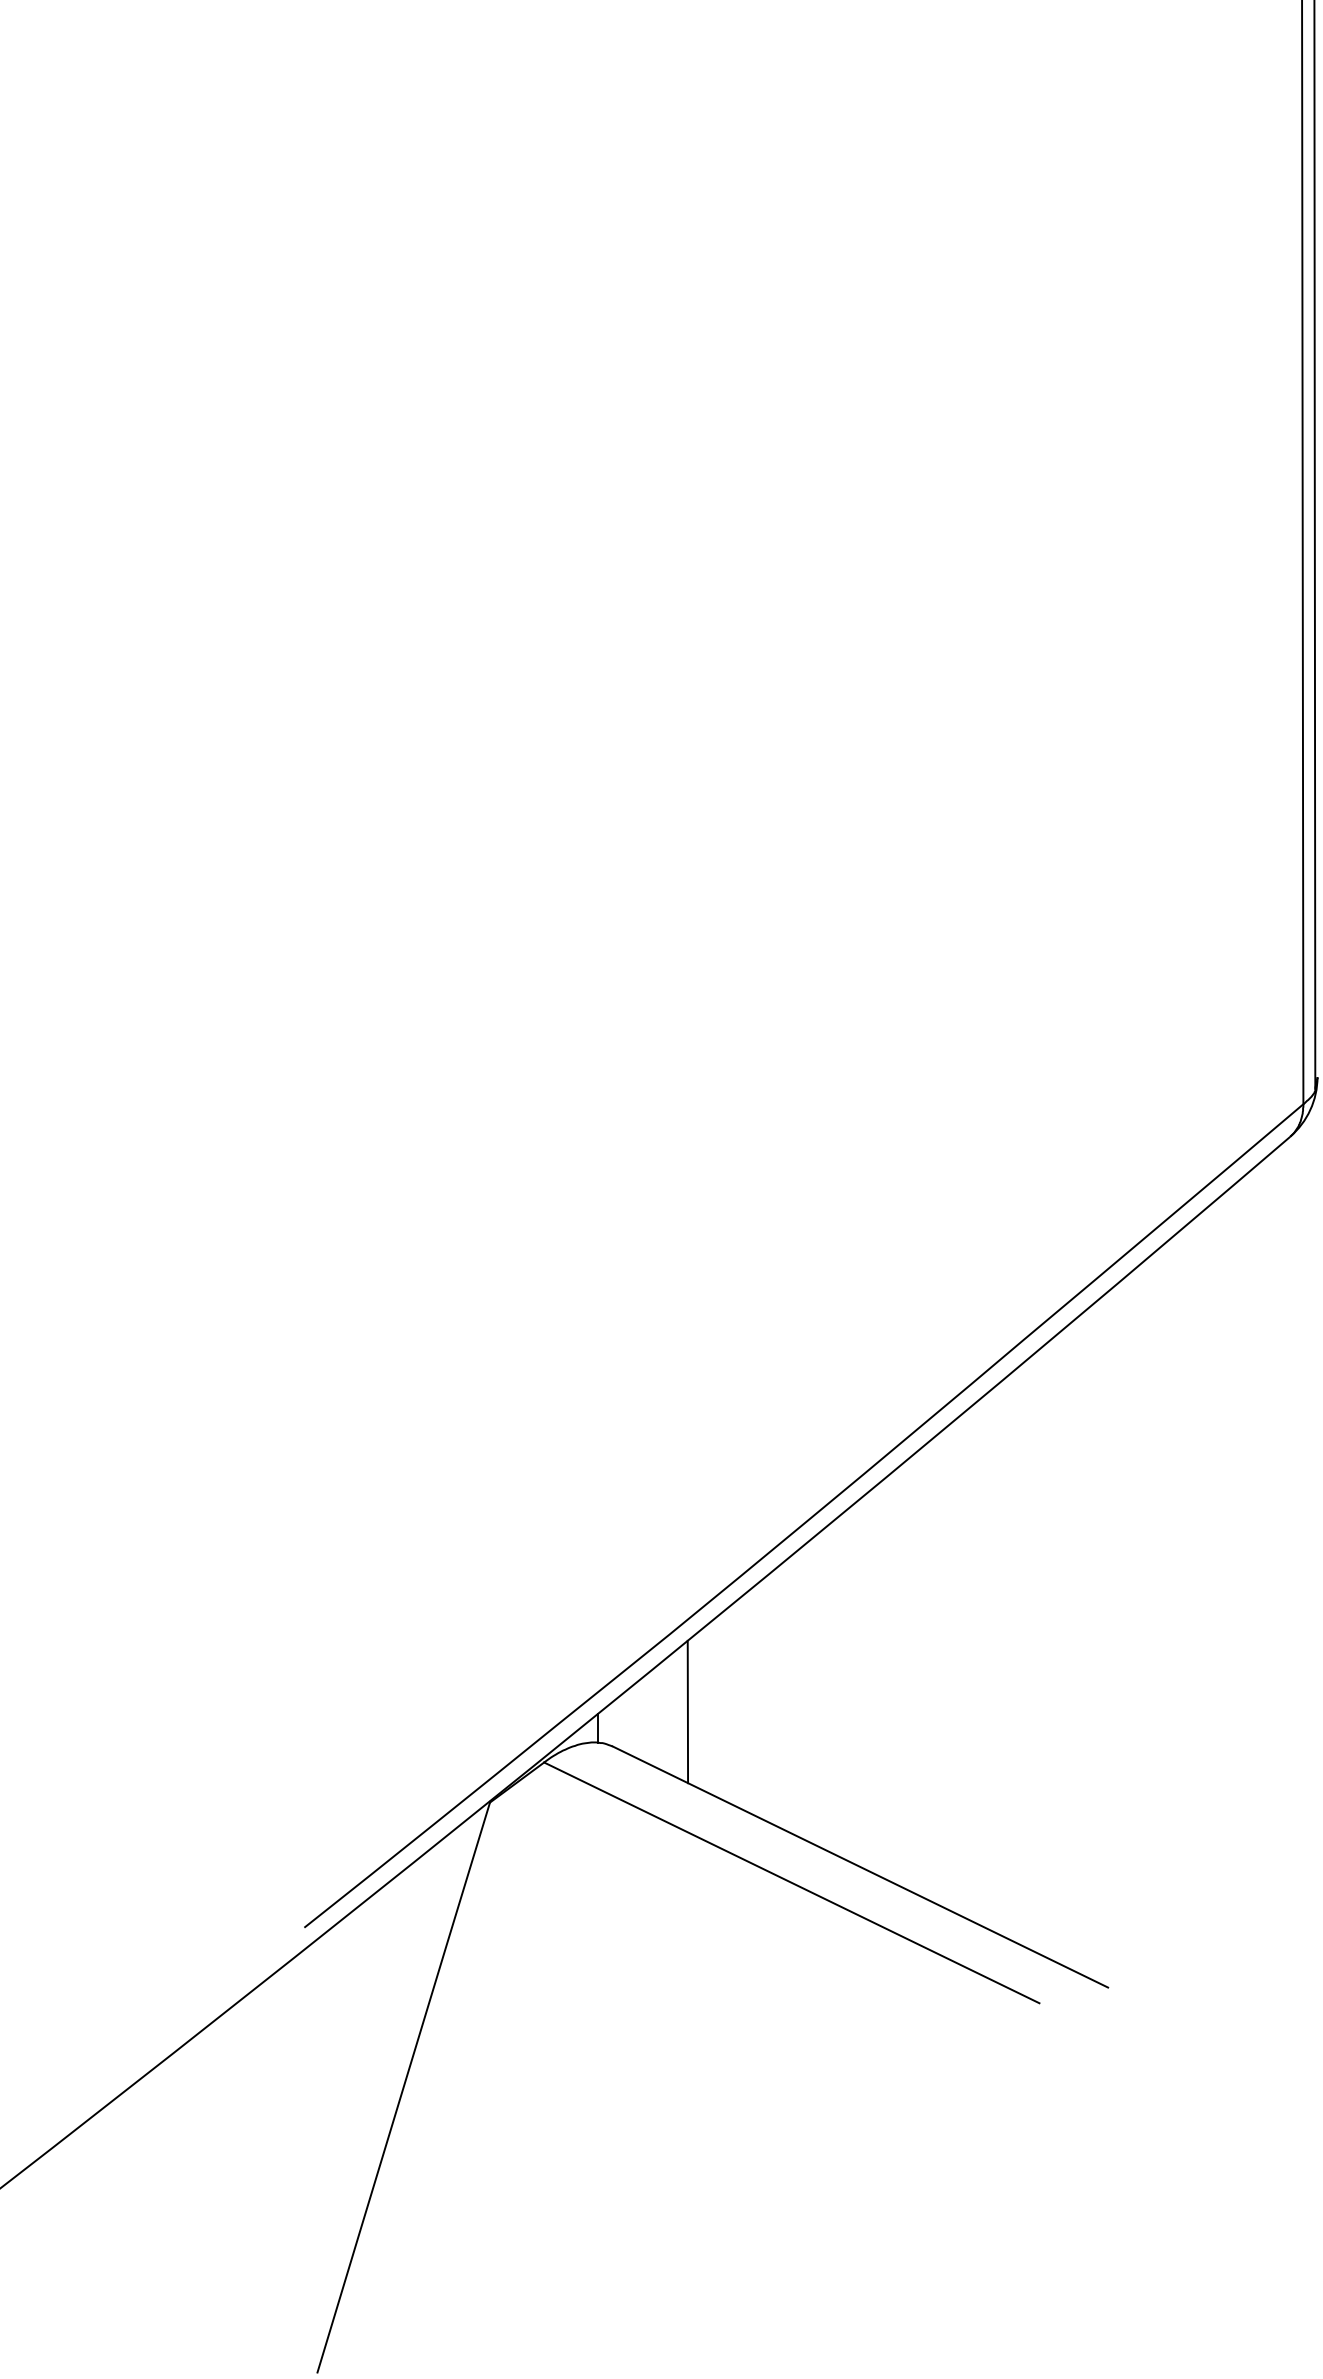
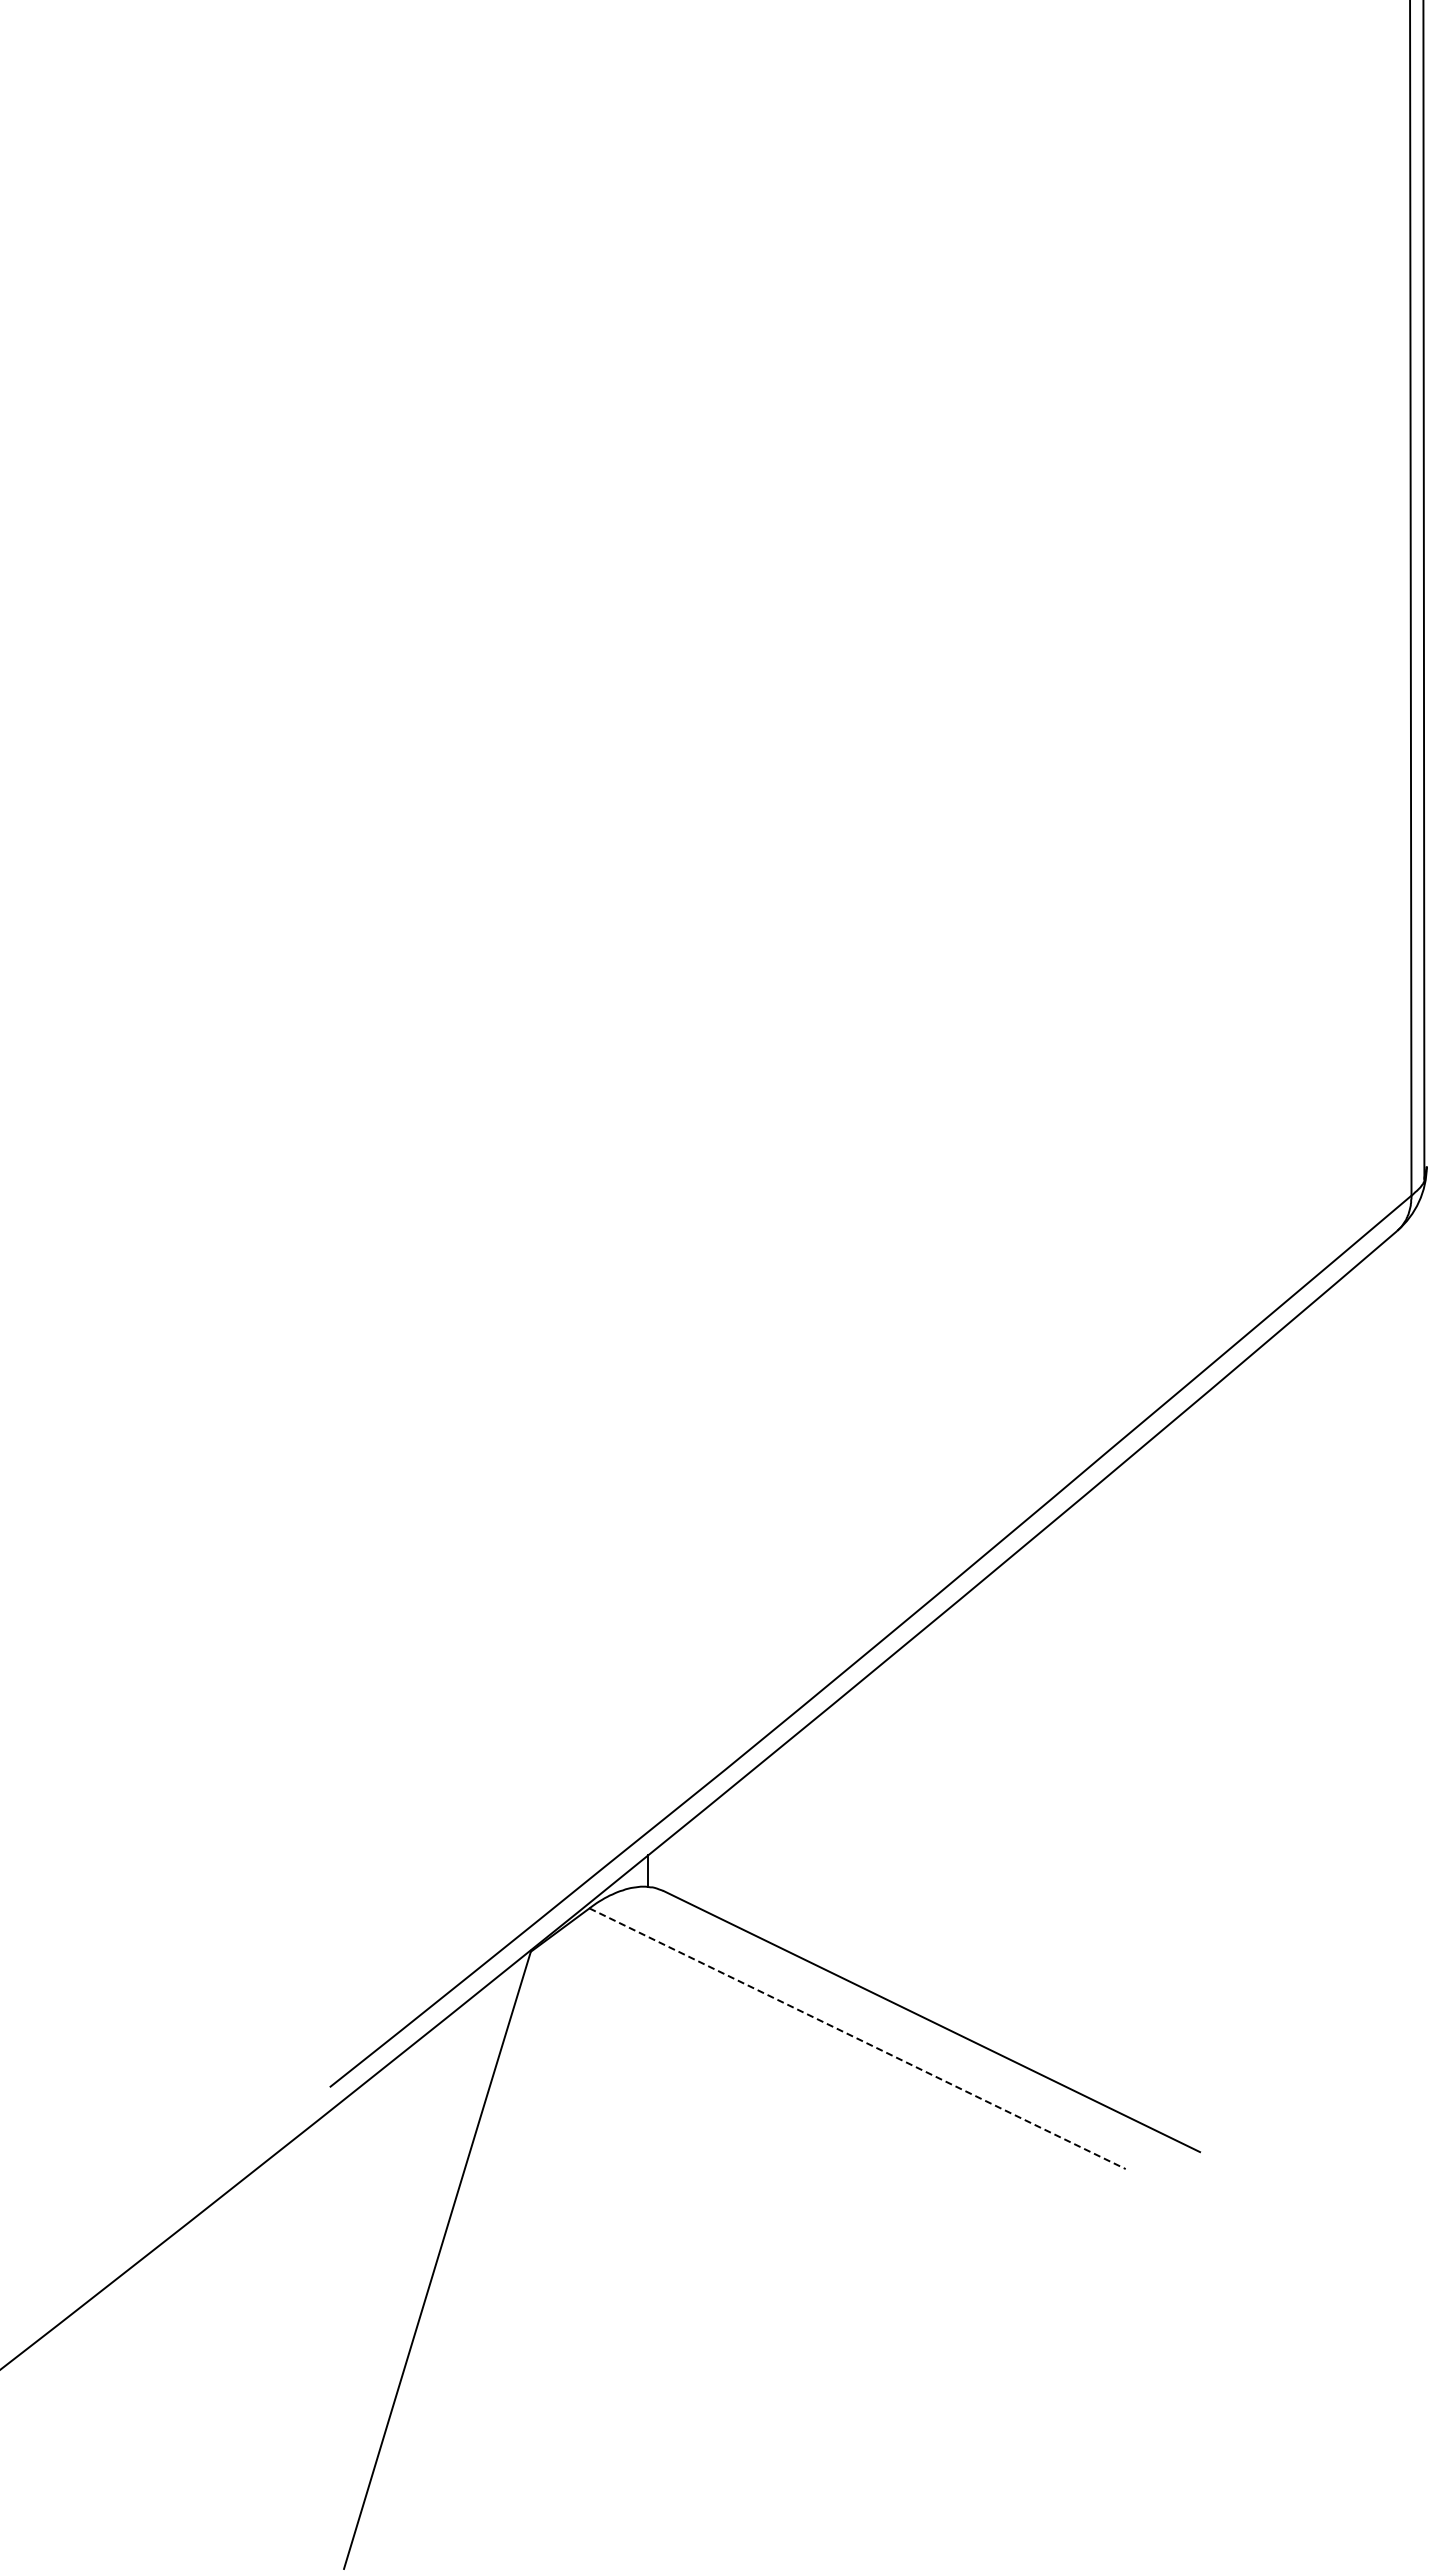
line: (687, 1711) -> (744, 1853), removed
line: (792, 1882) -> (858, 2038), solid -> dashed

